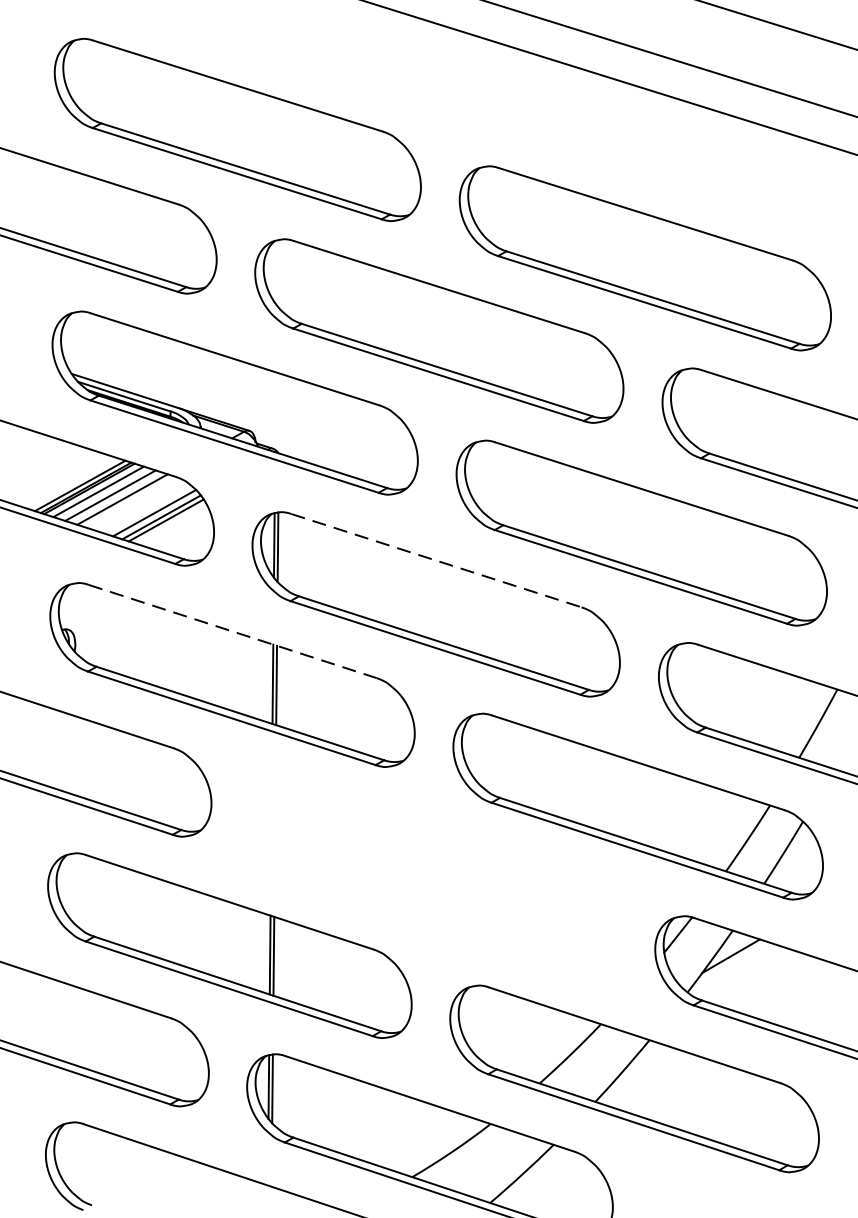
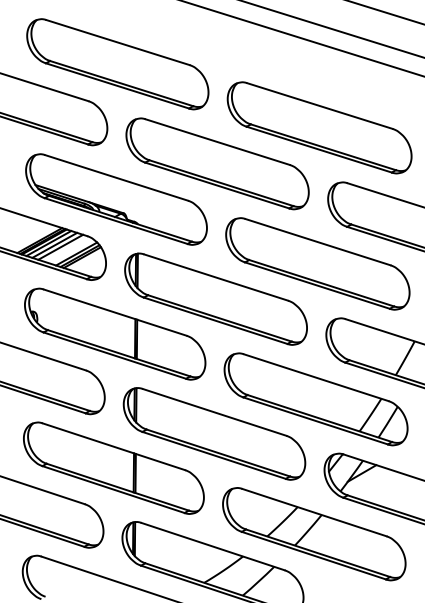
line: (437, 560) -> (216, 277), dashed -> solid
line: (233, 631) -> (115, 312), dashed -> solid
part: (433, 875) -> (214, 433), added

